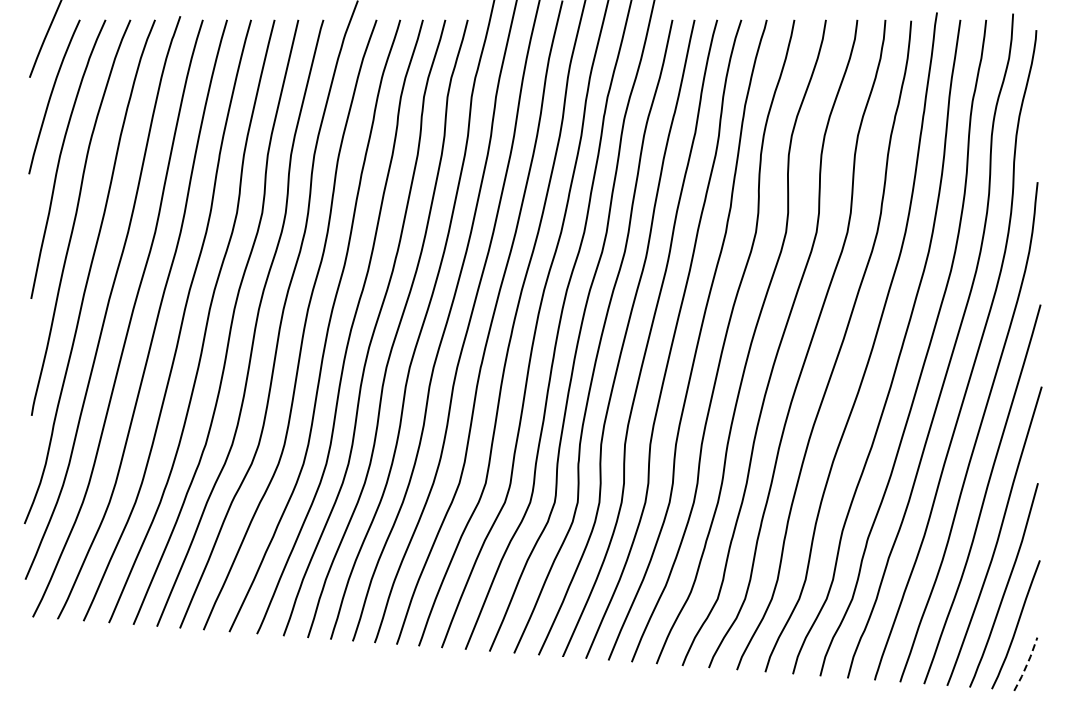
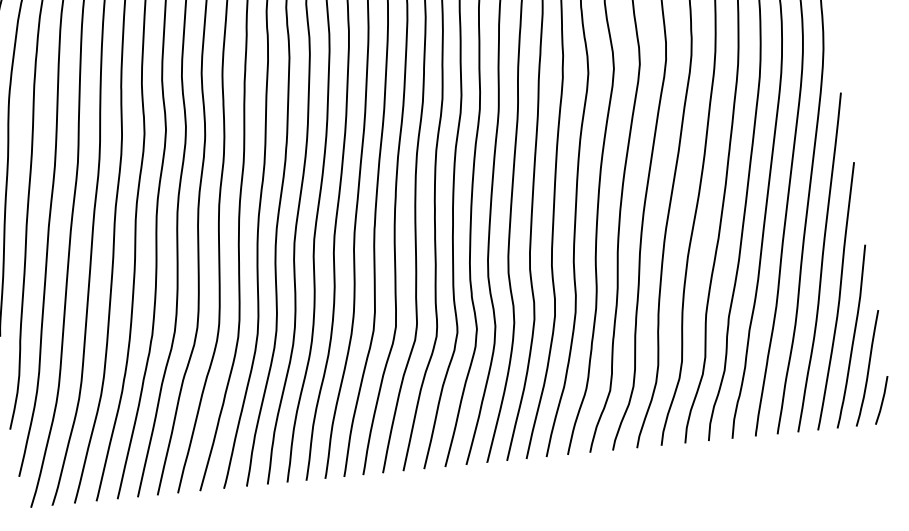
line: (1026, 664) -> (882, 400), dashed -> solid

